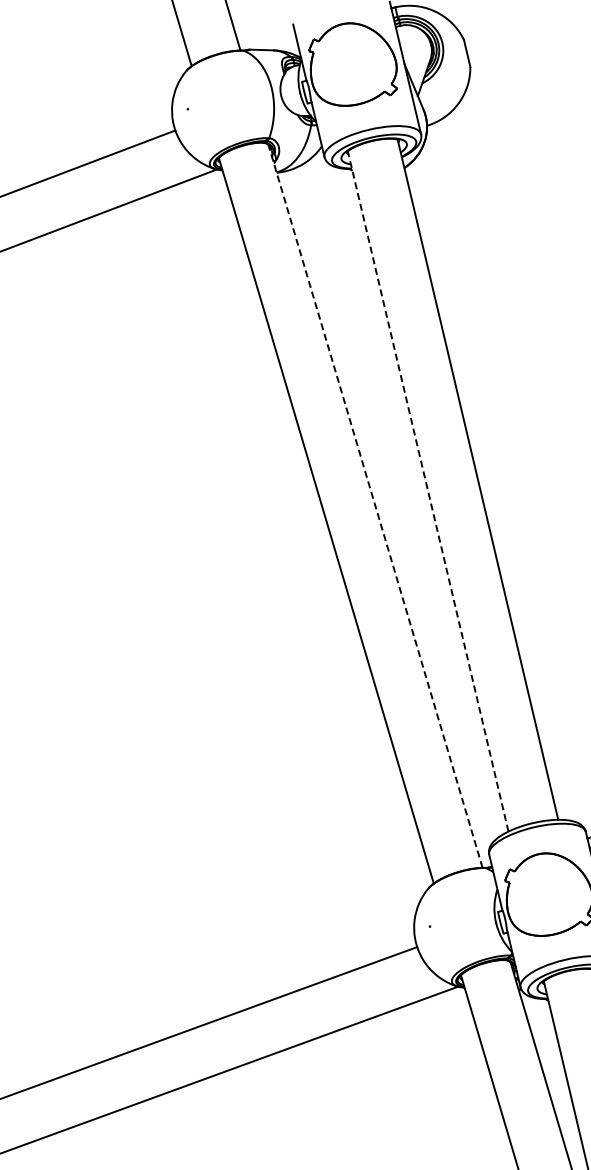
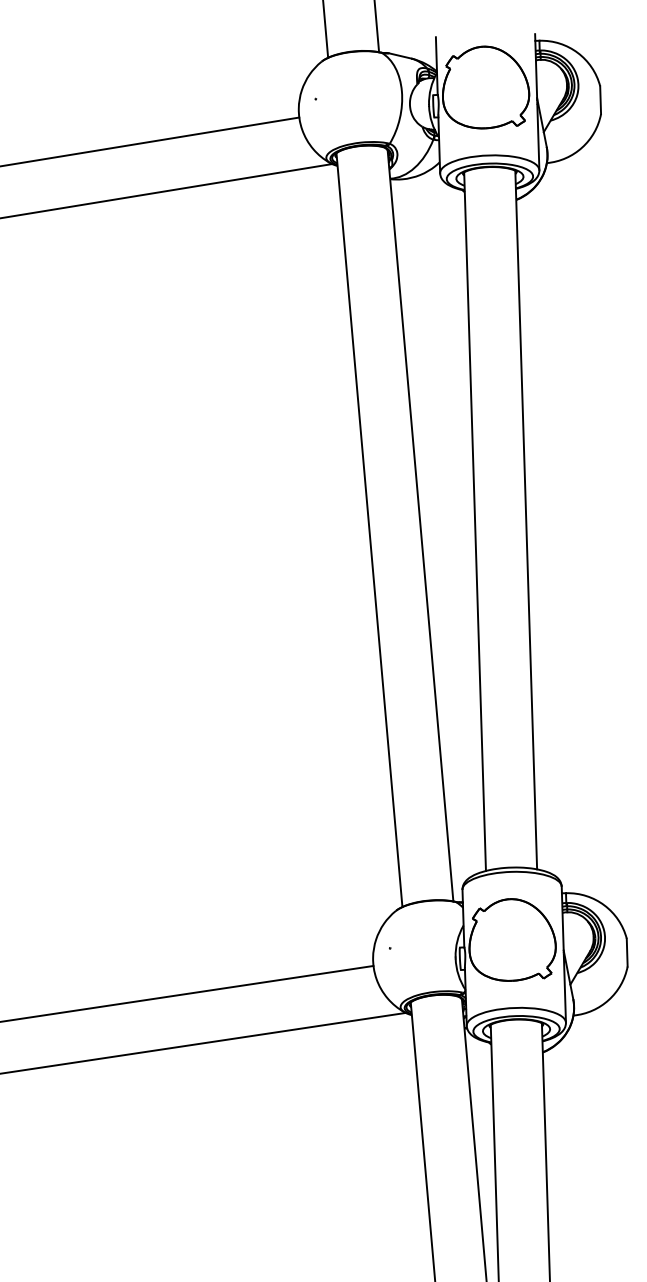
line: (428, 491) -> (475, 521), dashed -> solid
line: (375, 506) -> (420, 525), dashed -> solid

